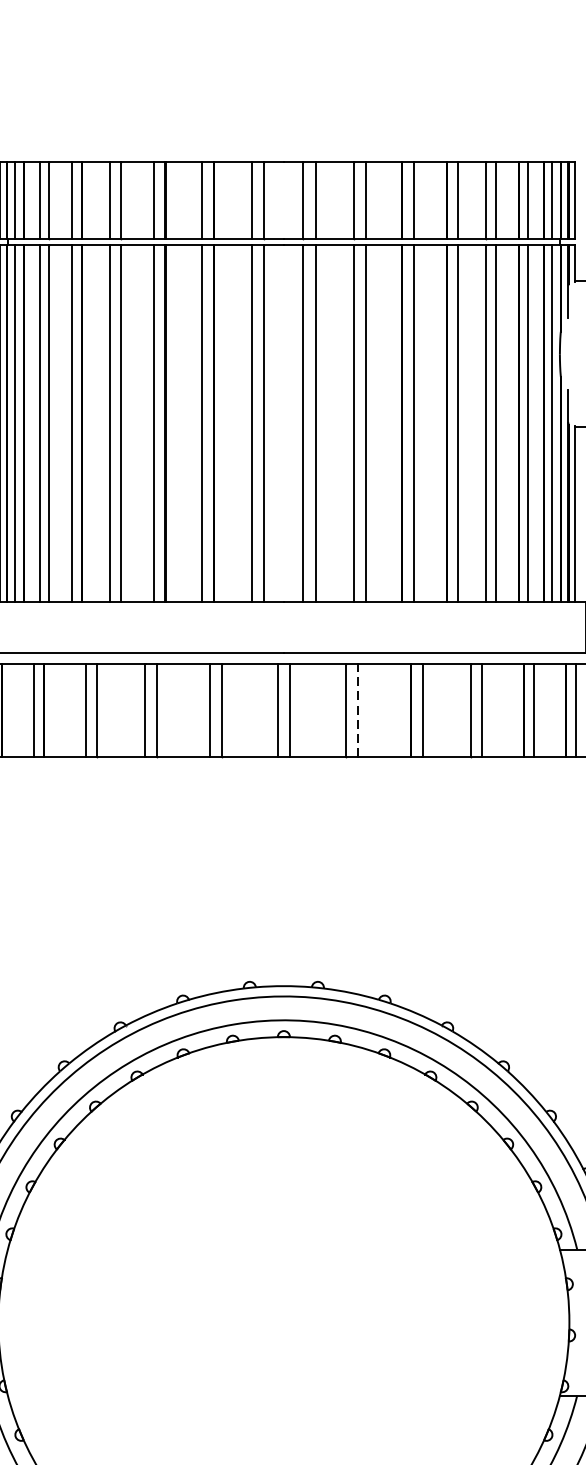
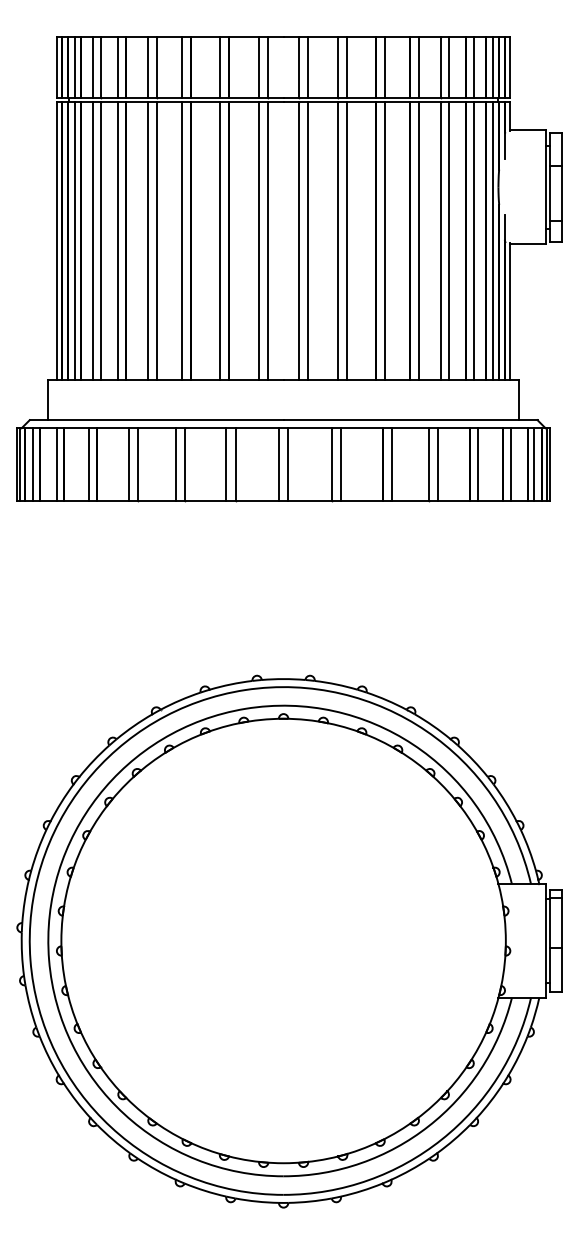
line: (358, 709) -> (341, 463), dashed -> solid

